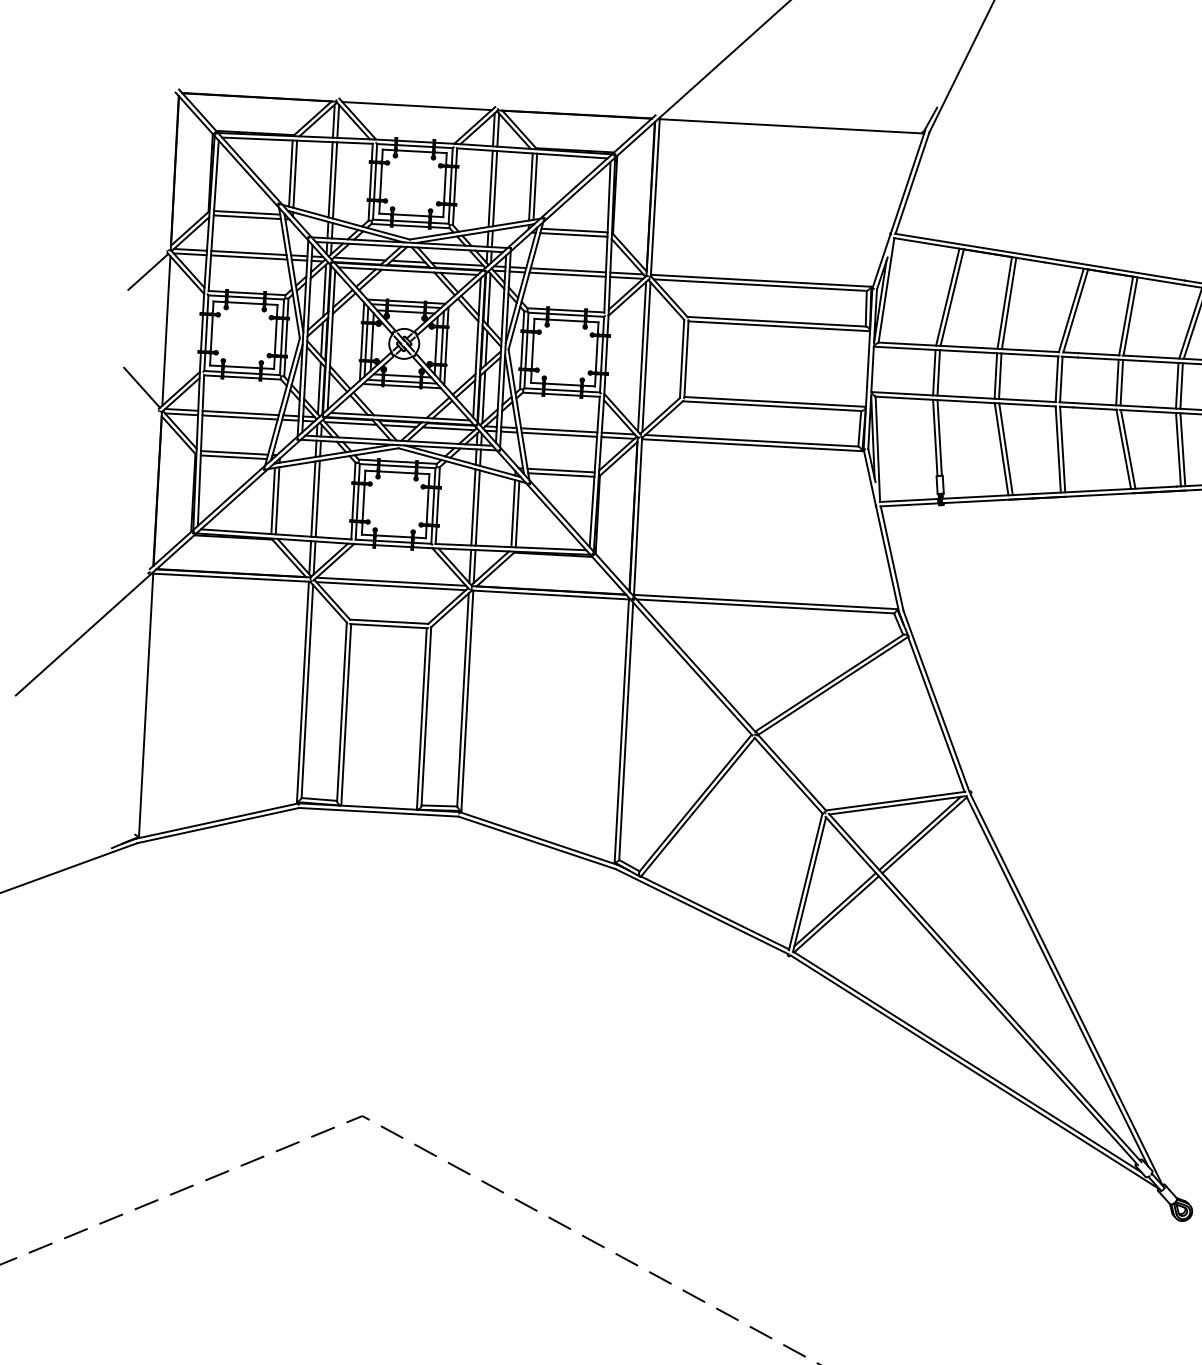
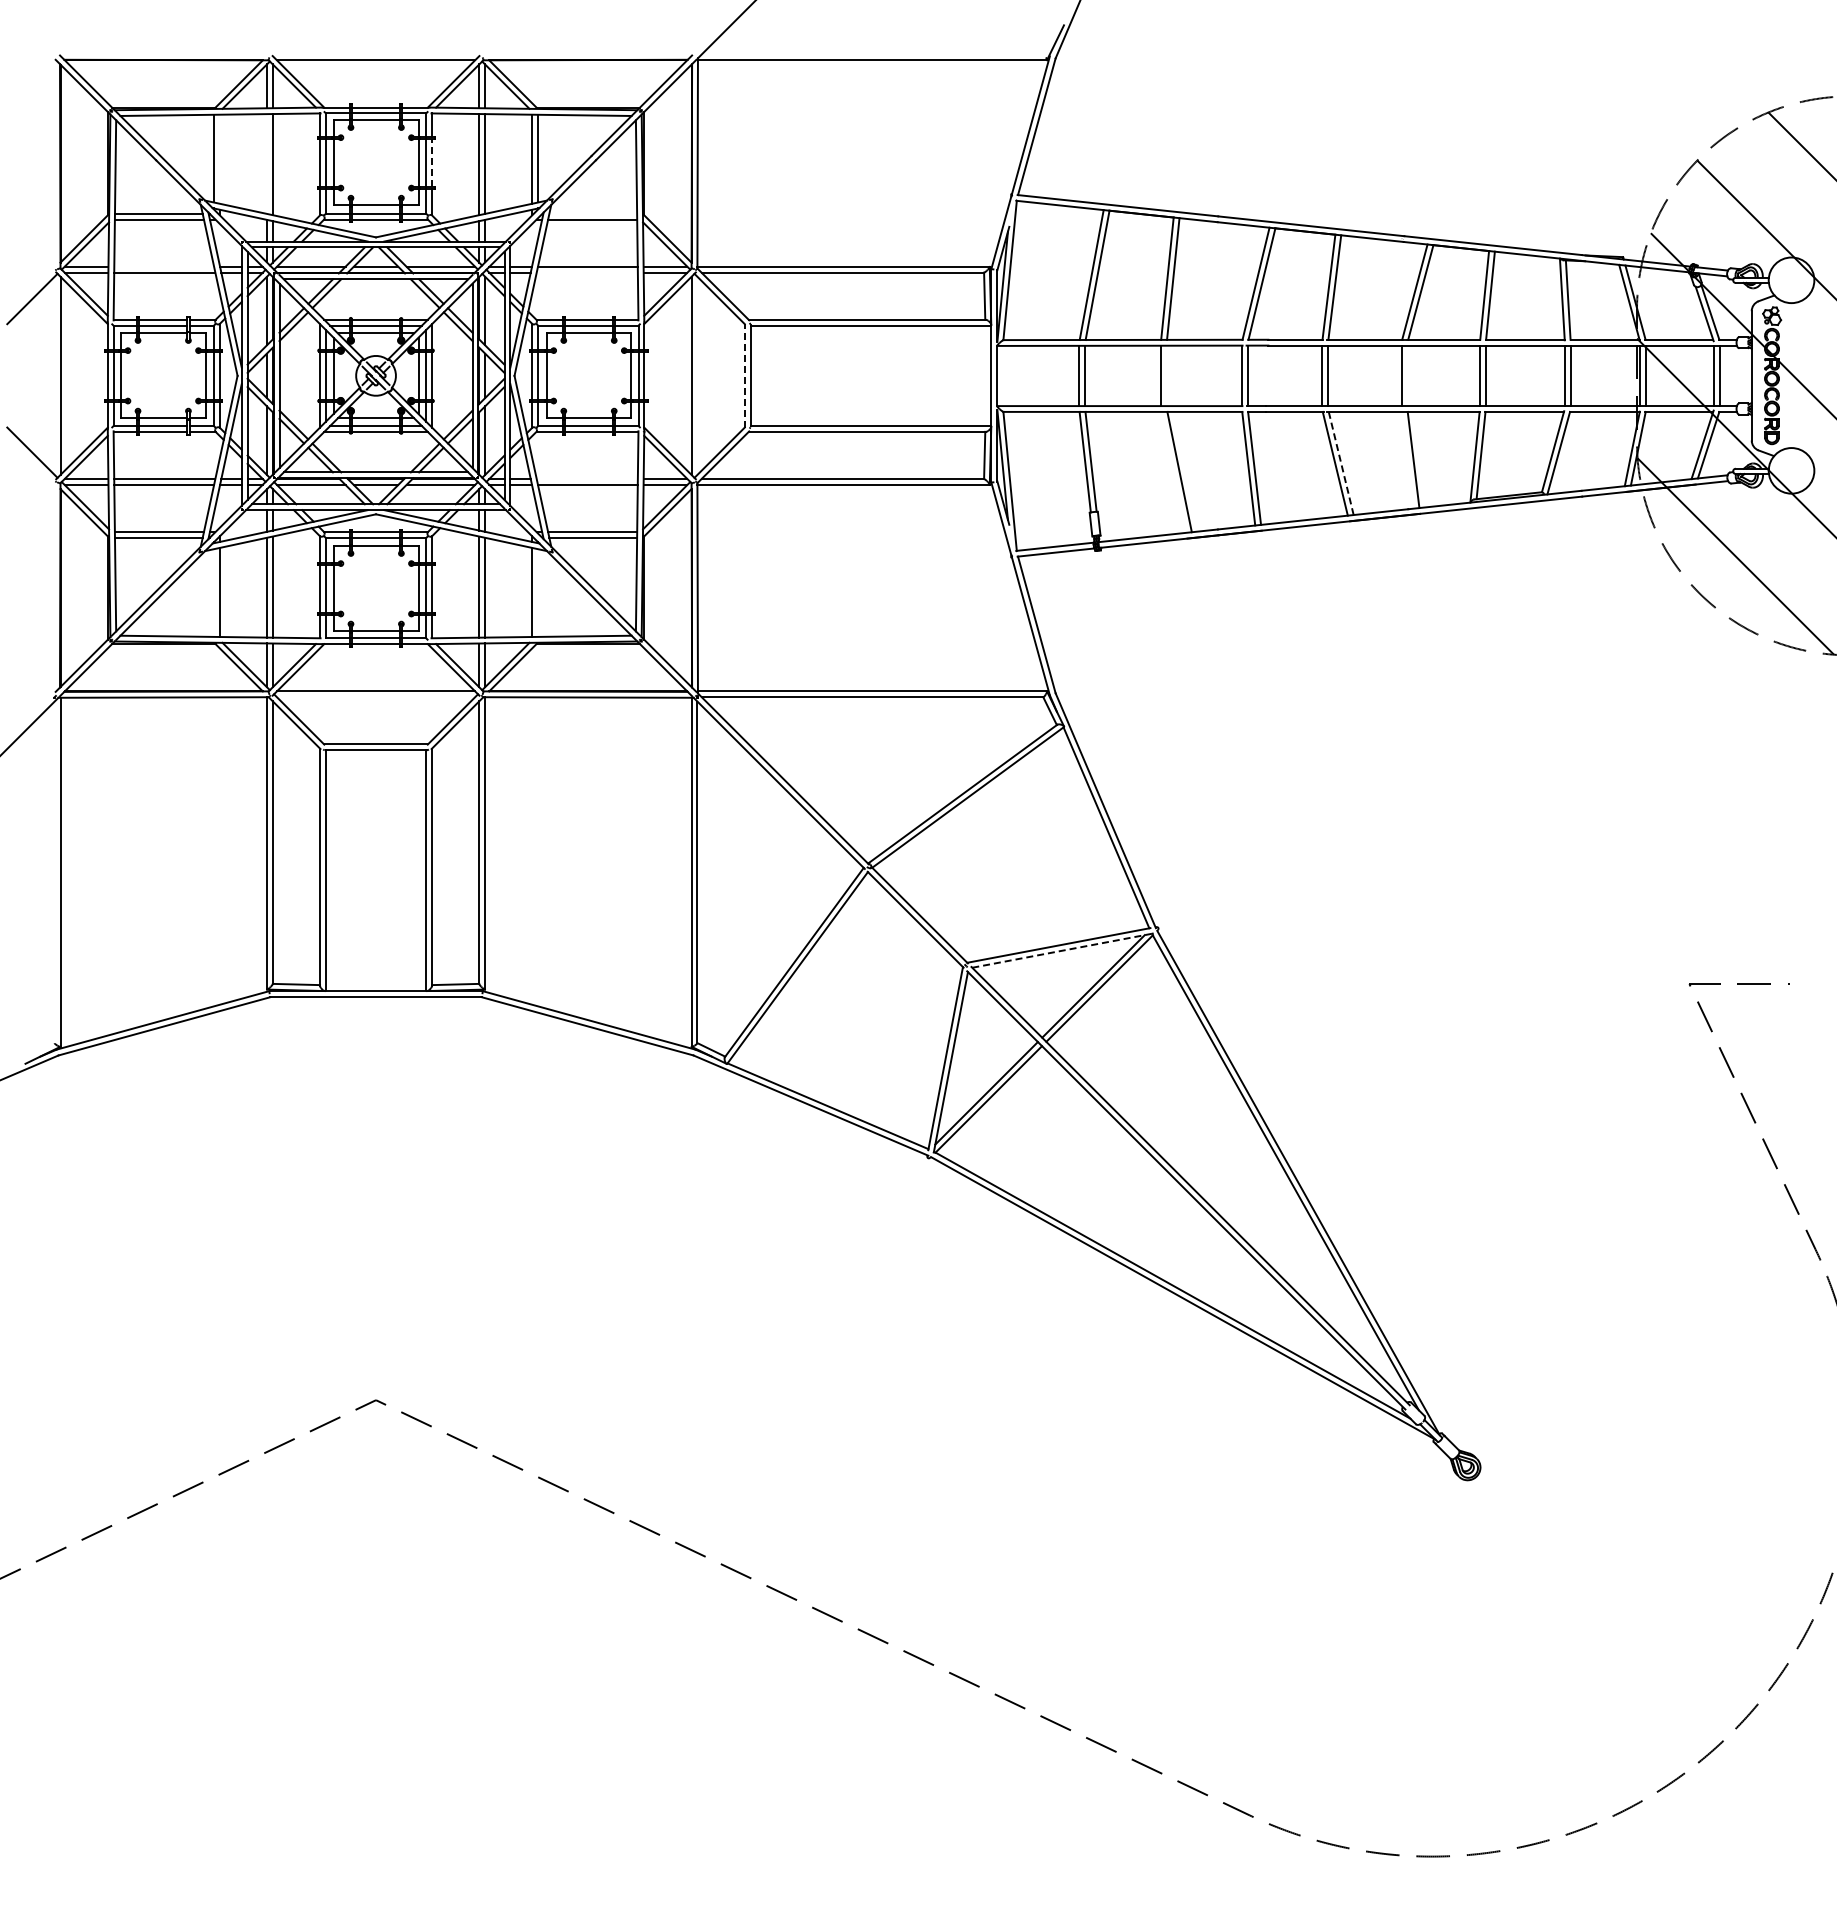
line: (295, 173) -> (219, 158), removed
line: (330, 179) -> (266, 163), removed
line: (455, 185) -> (432, 162), solid -> dashed
line: (574, 230) -> (593, 213), removed
line: (249, 252) -> (164, 266), removed
line: (567, 274) -> (586, 272), removed
line: (646, 356) -> (697, 375), removed
line: (681, 358) -> (744, 375), solid -> dashed
line: (1000, 375) -> (1166, 375), removed
line: (1181, 385) -> (1407, 375), removed
line: (558, 430) -> (586, 479), removed
line: (1001, 448) -> (1173, 471), removed
line: (1128, 449) -> (1341, 463), solid -> dashed
line: (1178, 449) -> (1407, 459), removed
line: (272, 500) -> (213, 592), removed
line: (517, 513) -> (538, 592), removed
line: (390, 586) -> (375, 697), removed
line: (898, 805) -> (1062, 950), solid -> dashed

